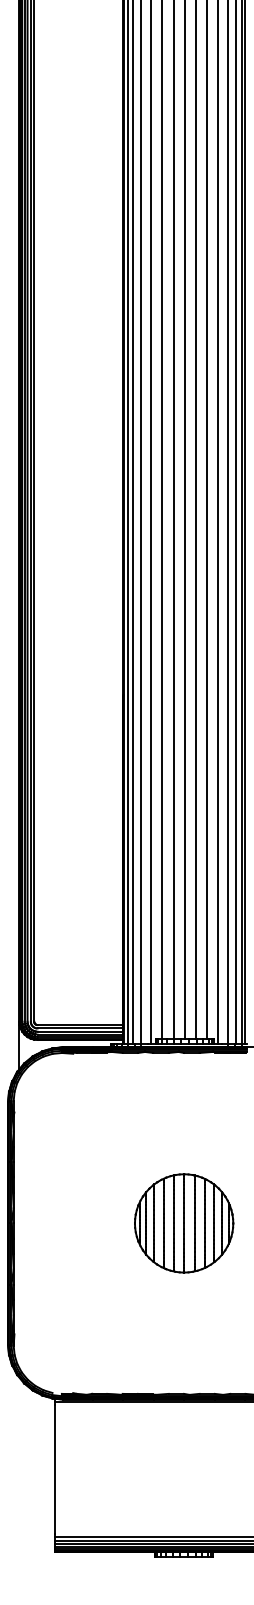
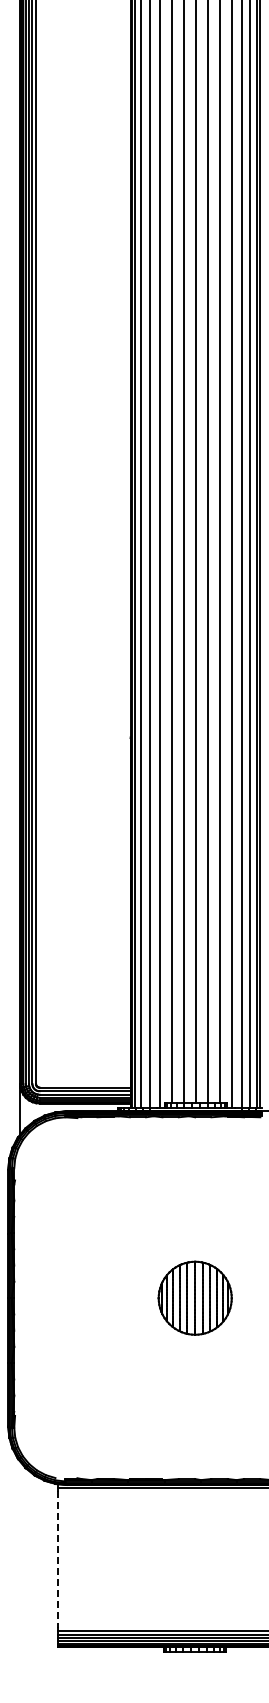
part: (184, 1223) -> (195, 1298), size x0.7
line: (55, 1469) -> (58, 1559), solid -> dashed

